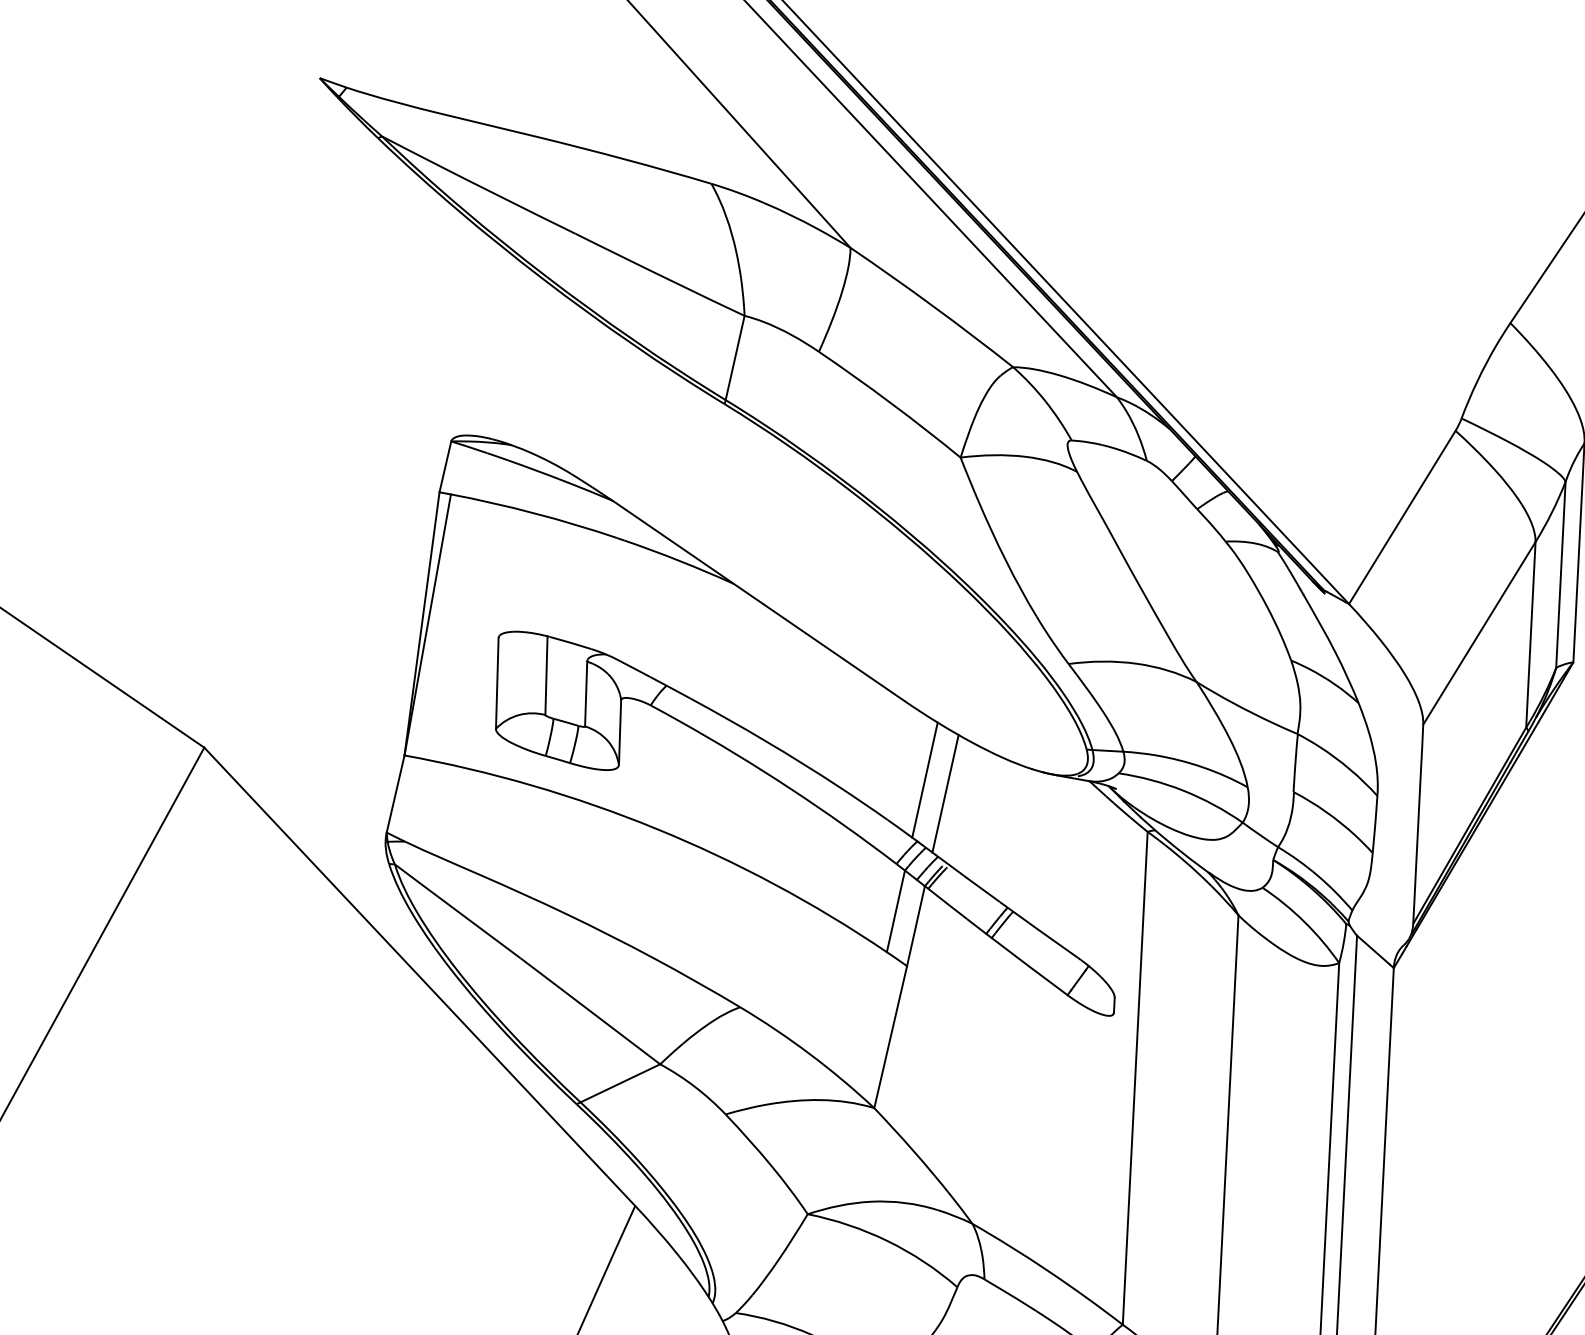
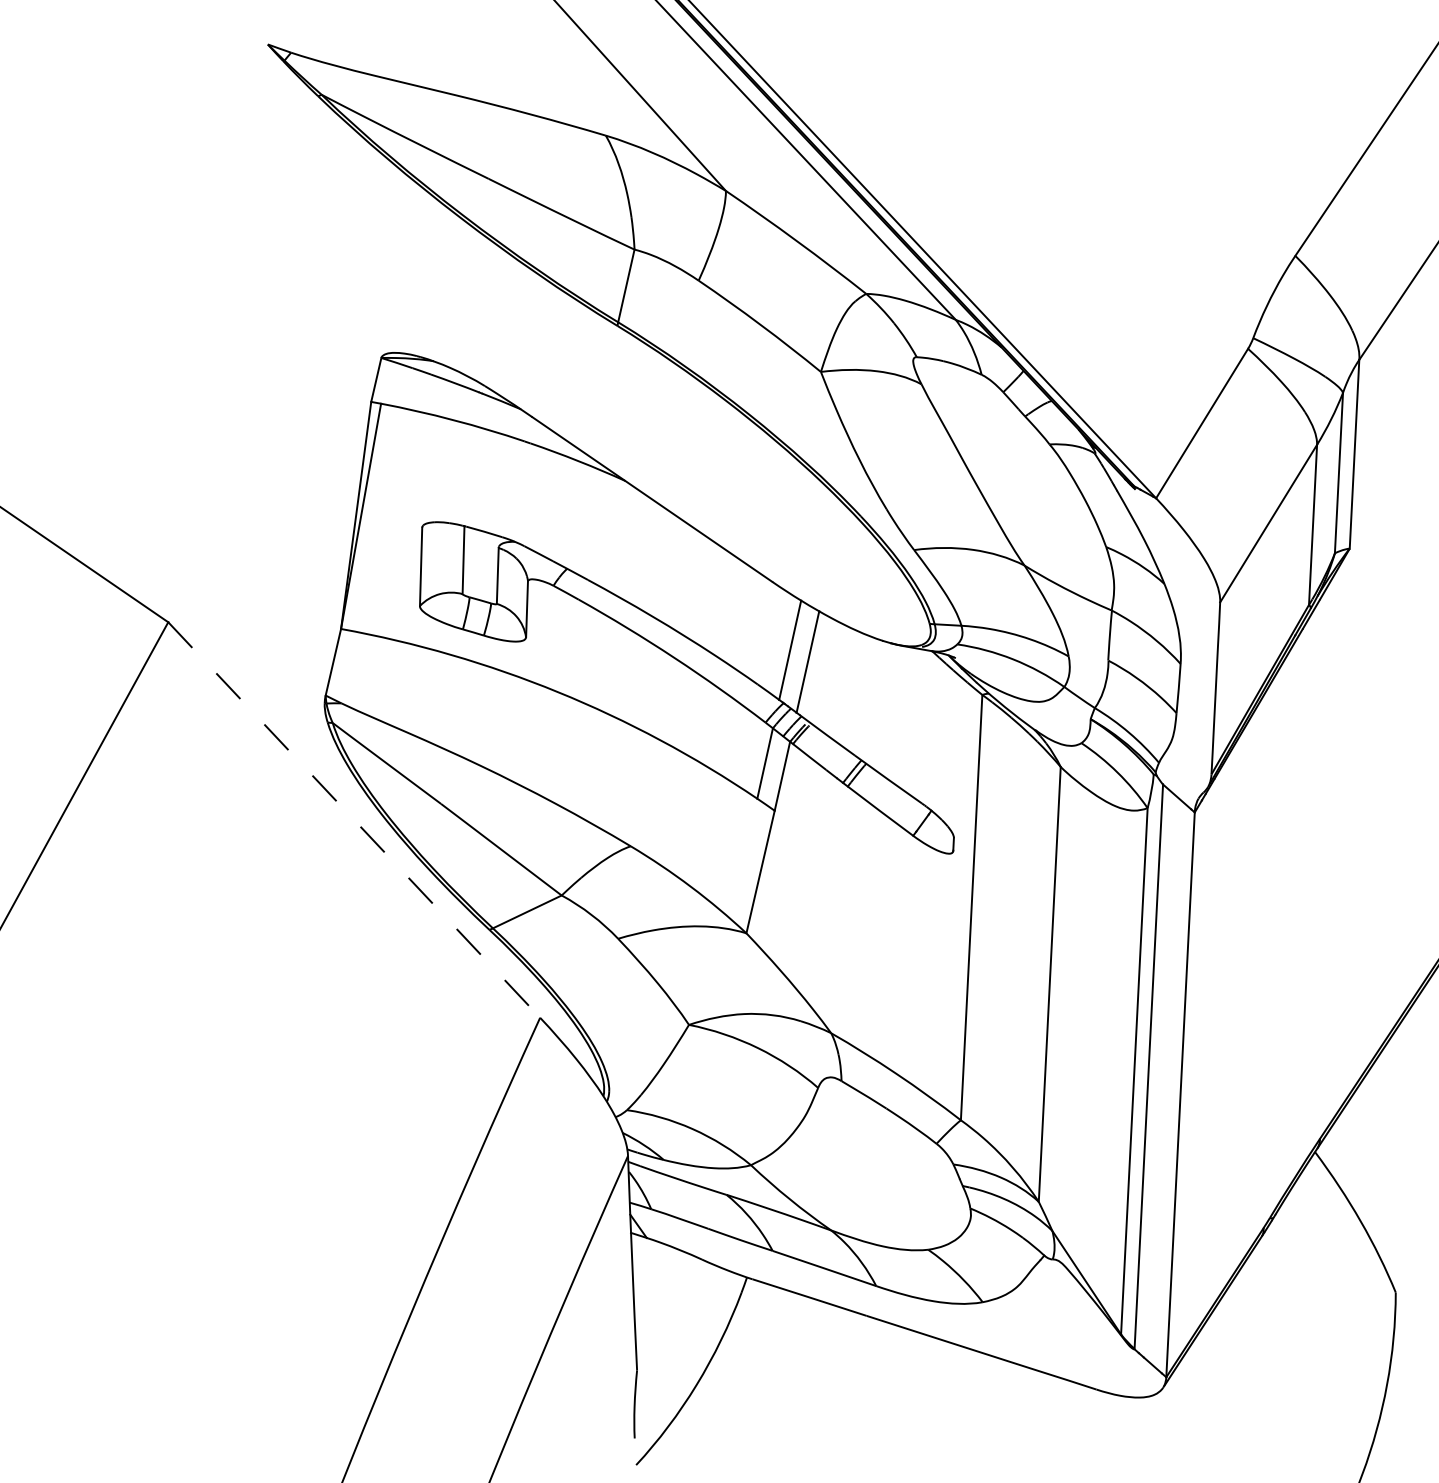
line: (420, 977) -> (354, 820), solid -> dashed

